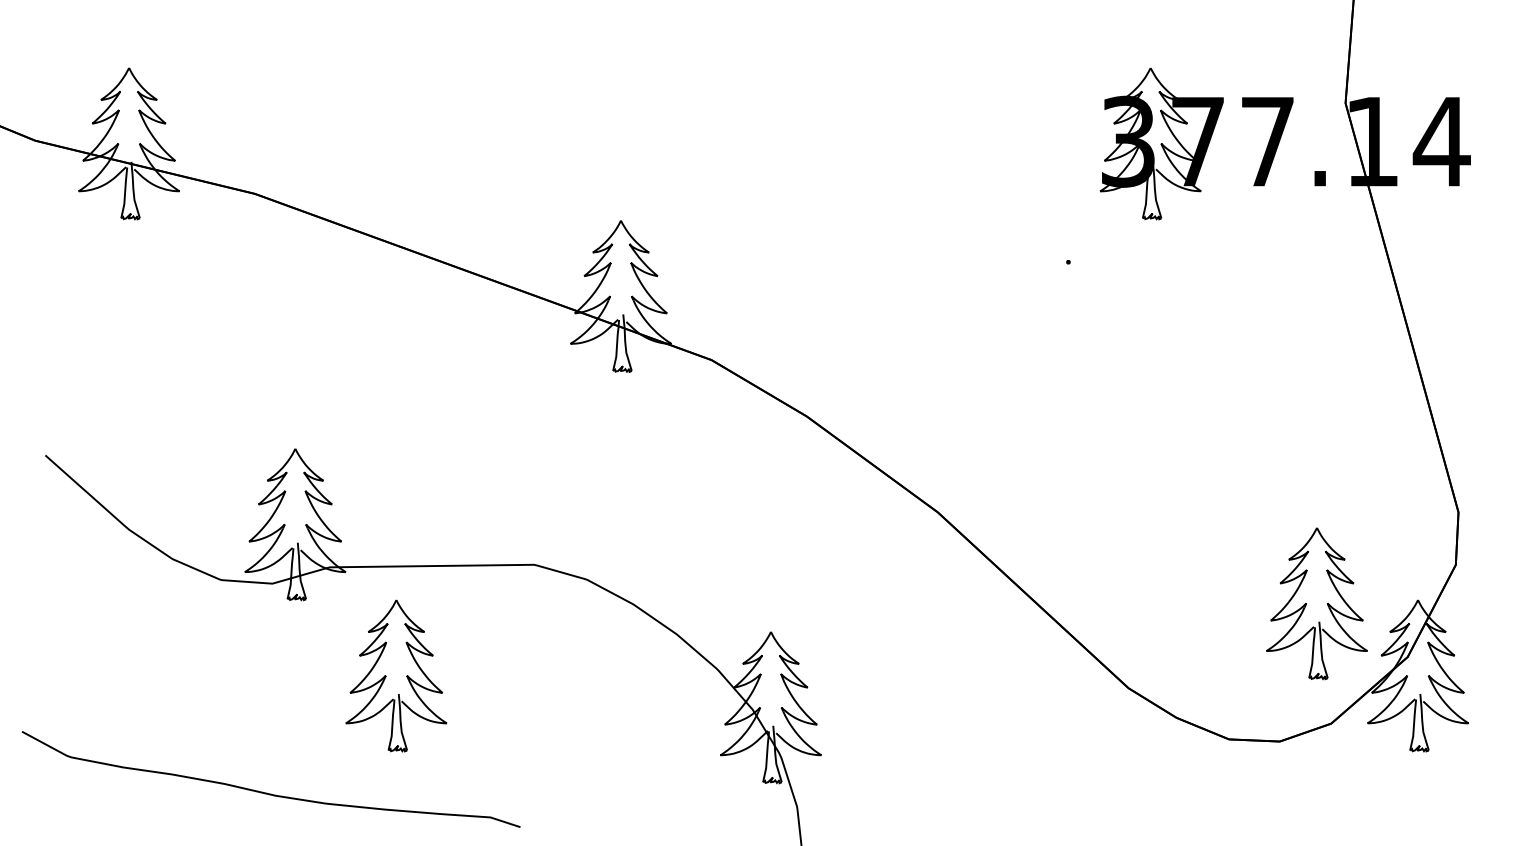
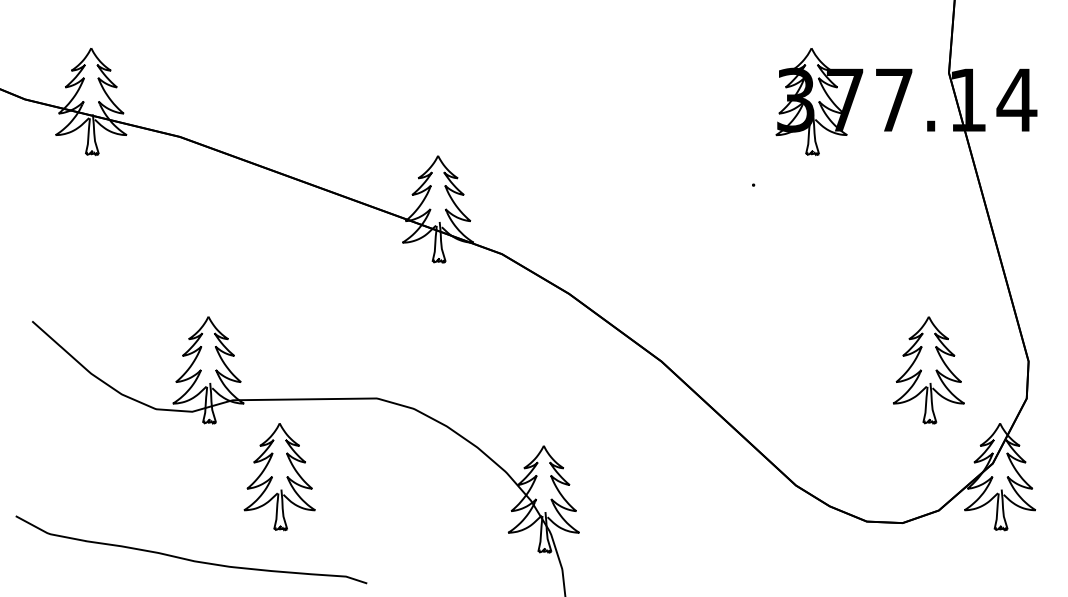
part: (1316, 603) -> (928, 370), moved

